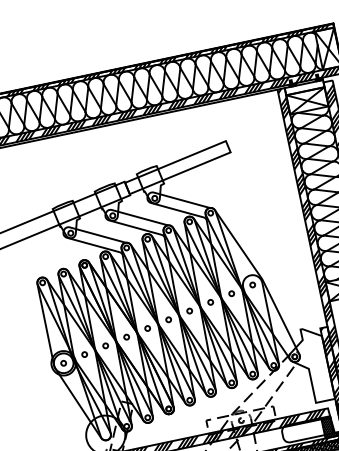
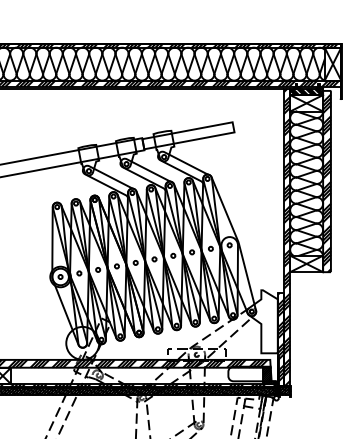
hatch: (304, 87) -> (306, 91), added

